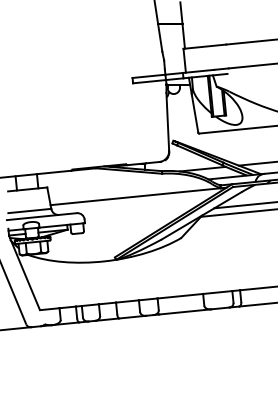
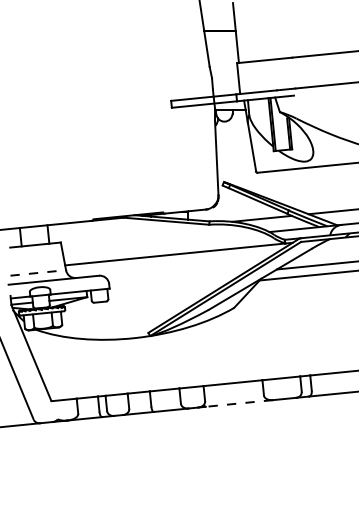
line: (29, 210) -> (38, 272), solid -> dashed
line: (185, 311) -> (239, 403), solid -> dashed

